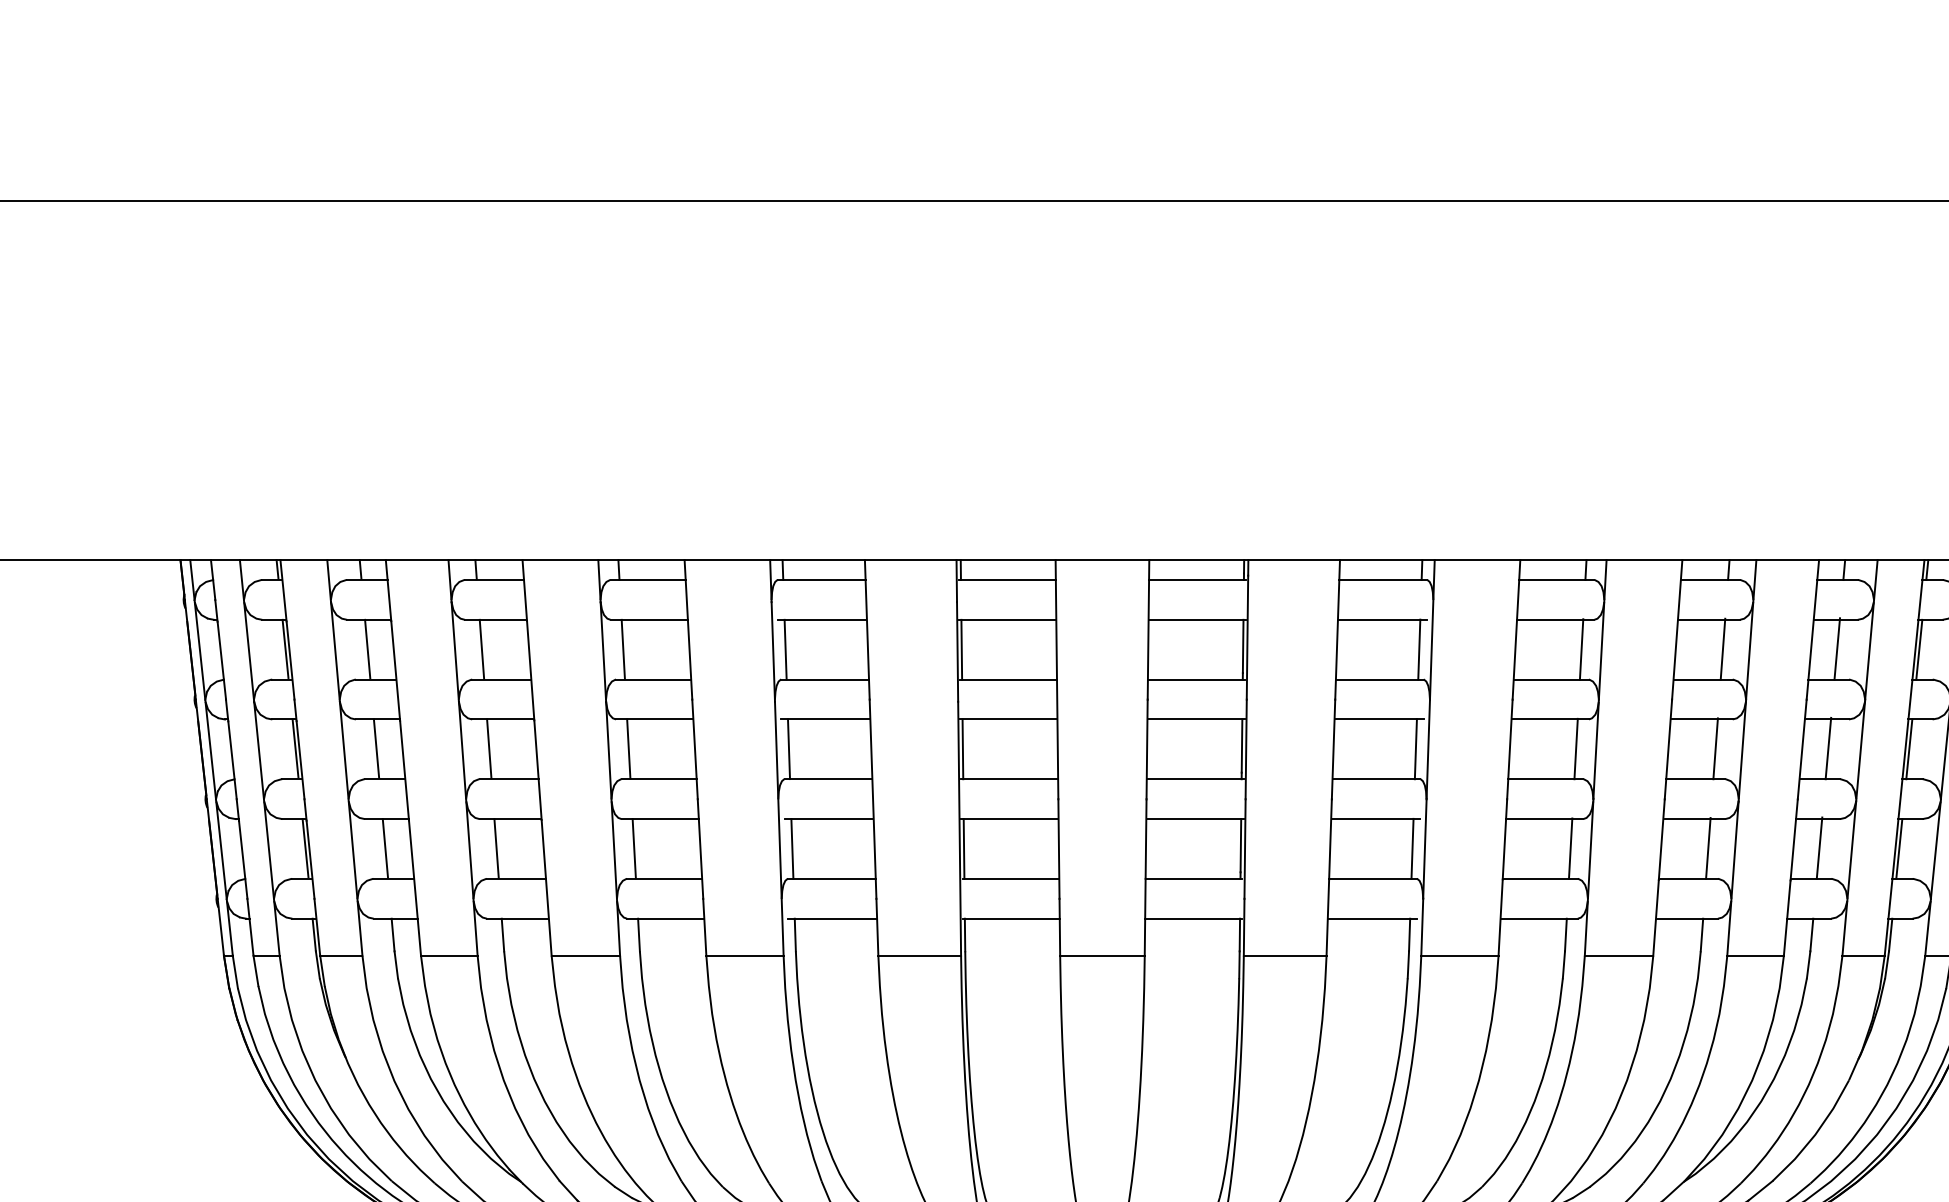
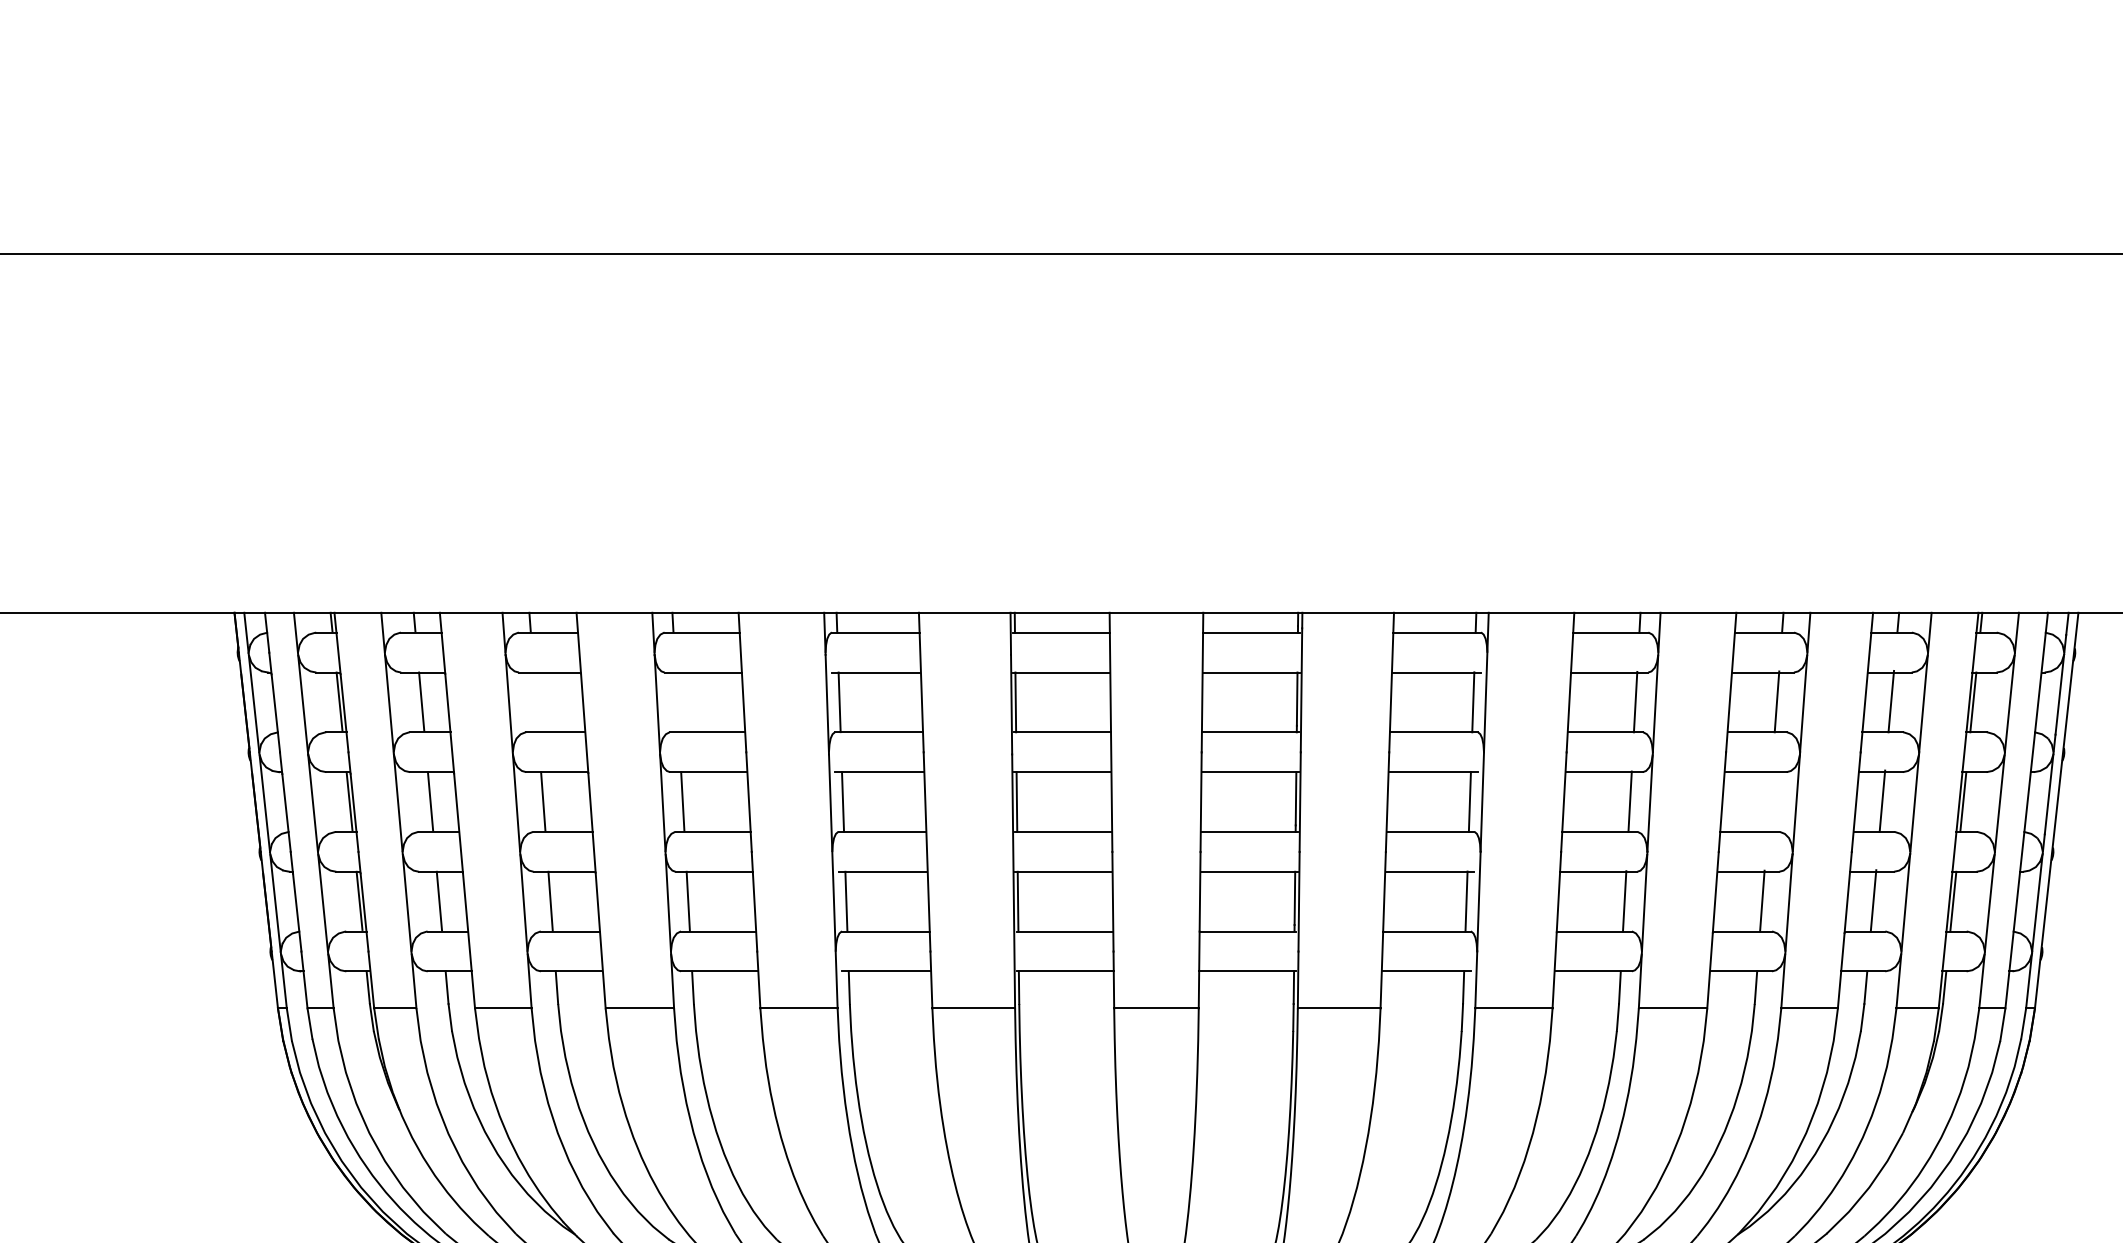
line: (481, 648) -> (535, 701), removed
line: (622, 648) -> (676, 701), removed
line: (1715, 748) -> (1769, 801), removed

